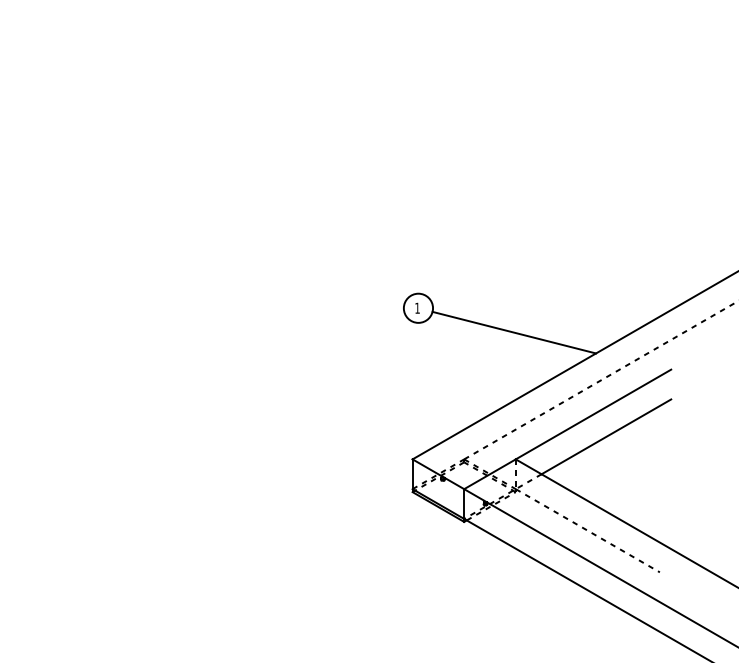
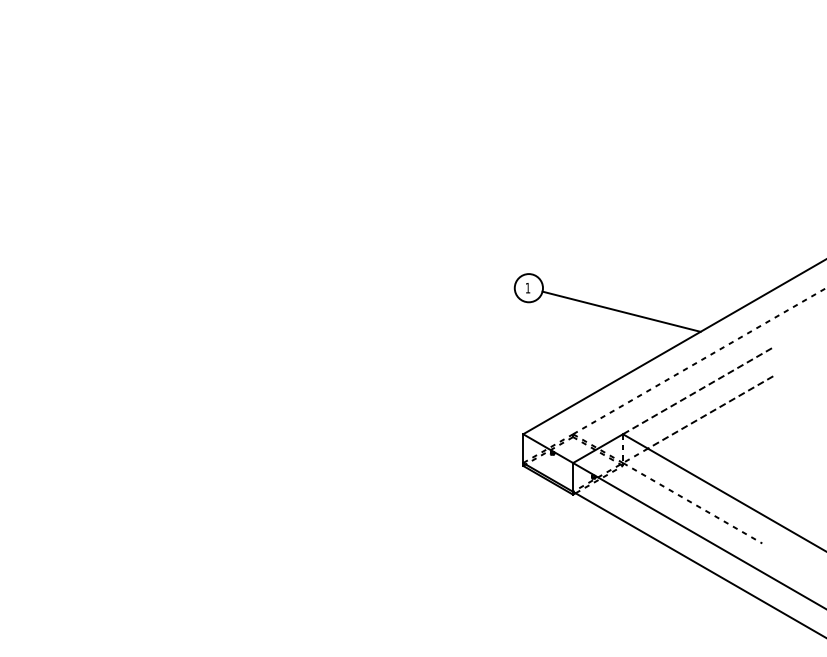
line: (593, 414) -> (698, 390), solid -> dashed
line: (606, 436) -> (710, 412), solid -> dashed

